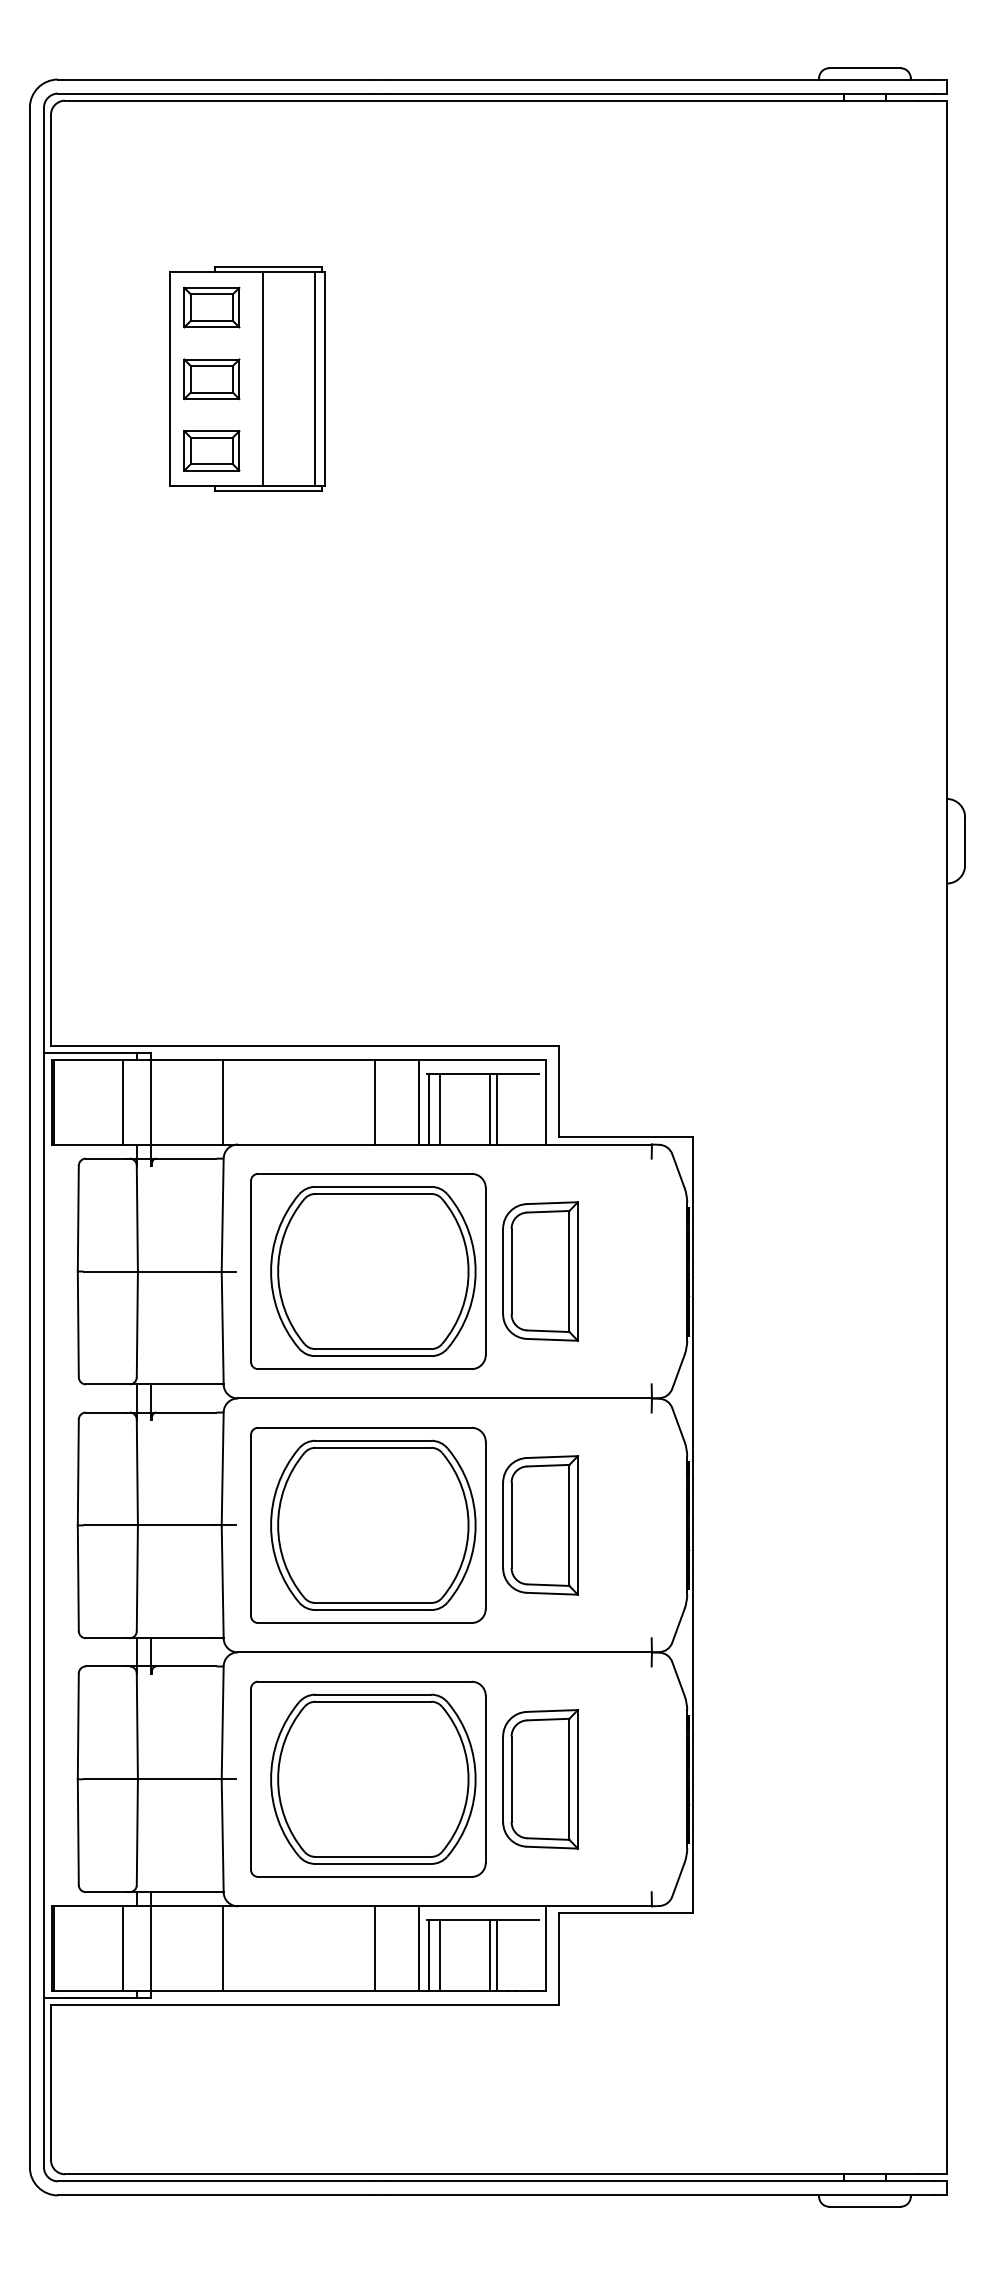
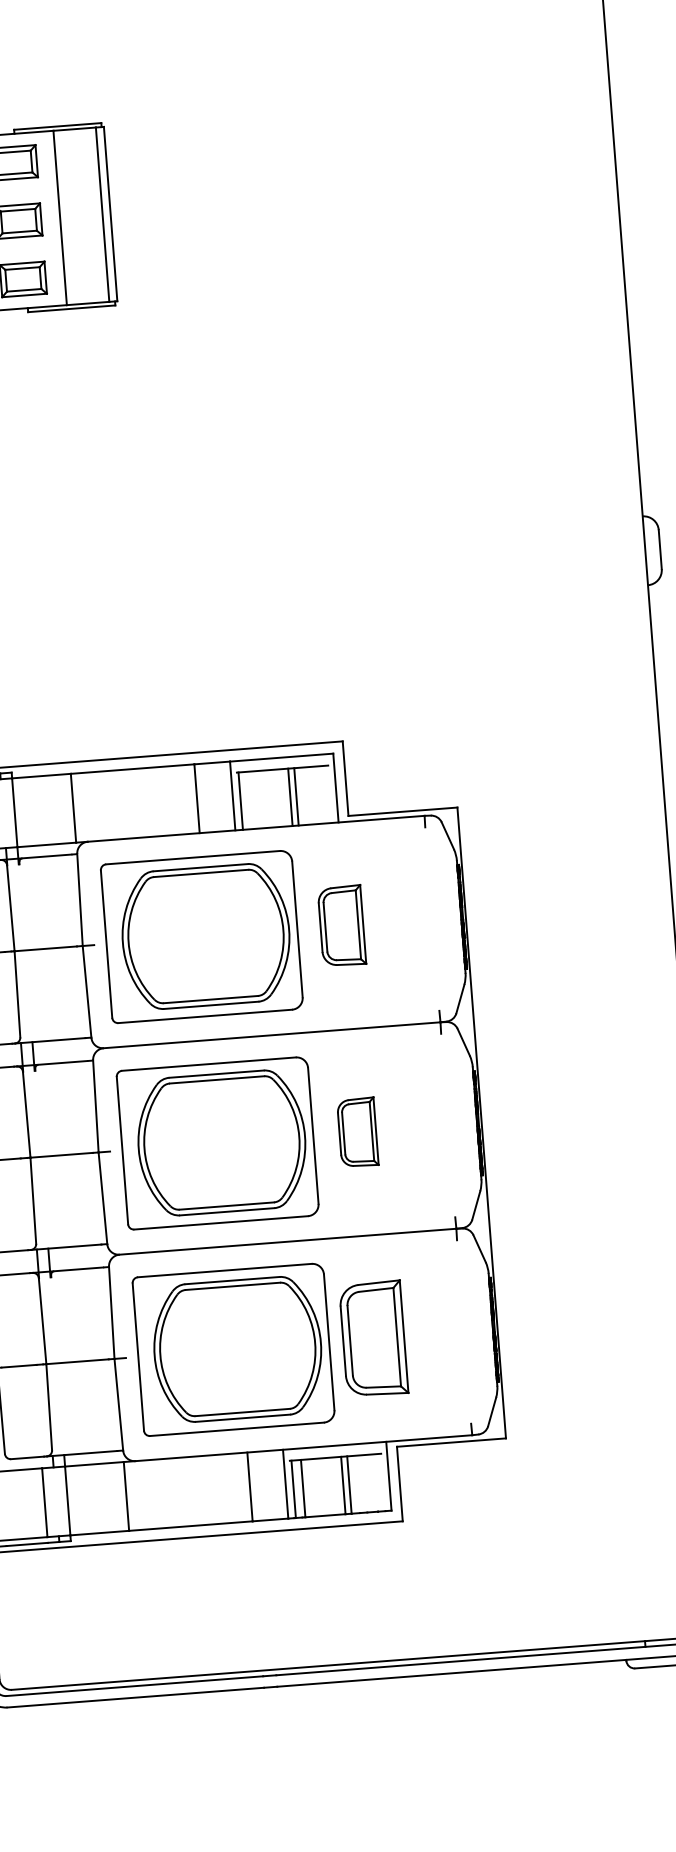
line: (440, 1109) -> (250, 800), removed
part: (540, 1271) -> (341, 926), size x0.7
part: (540, 1525) -> (357, 1132), size x0.6

